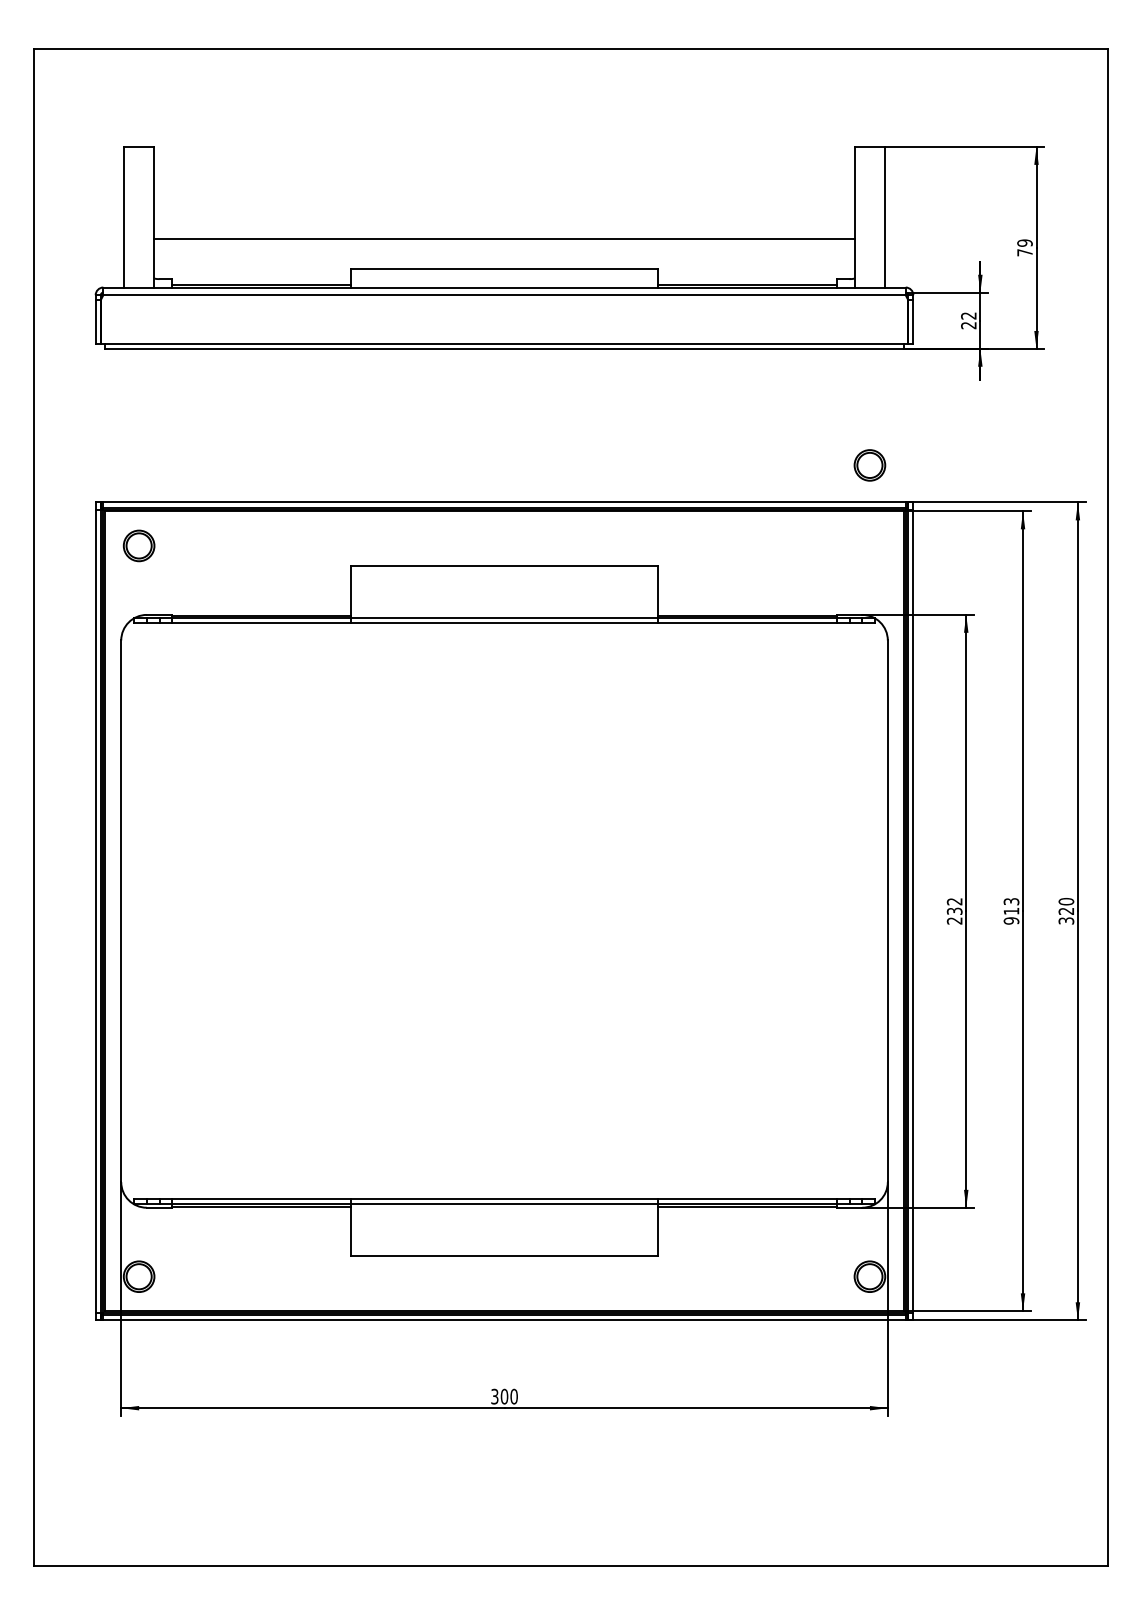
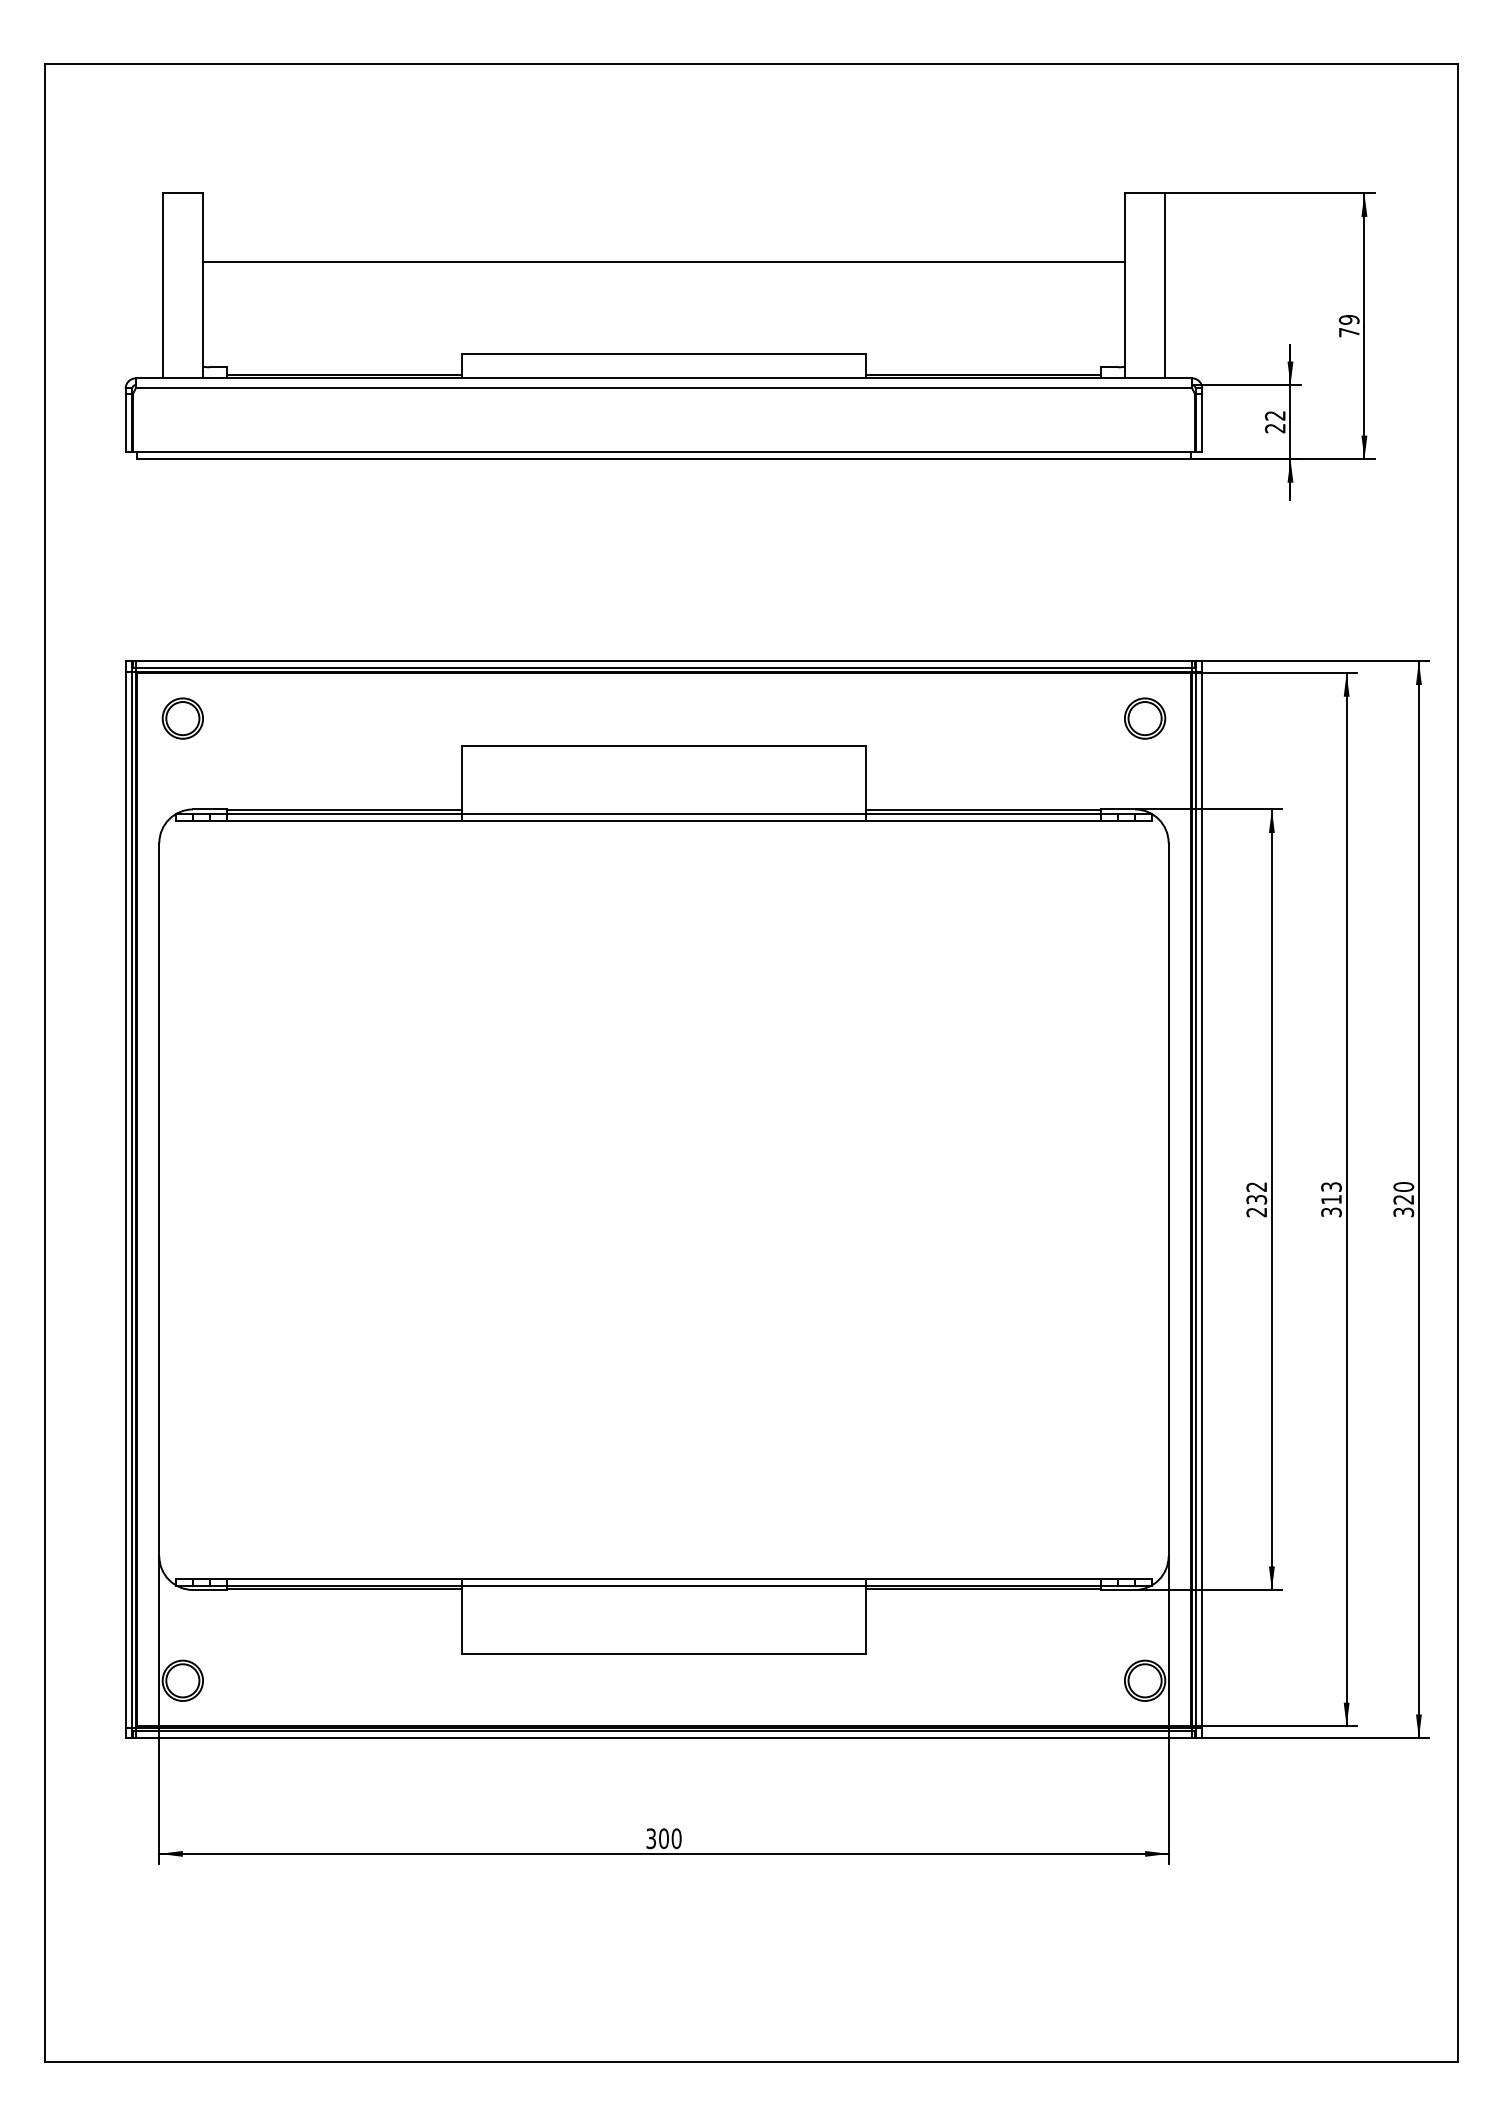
line: (504, 239) -> (663, 261), moved
part: (870, 465) -> (1145, 718), moved
text: (1011, 921) -> (1331, 1212), 913 -> 313

